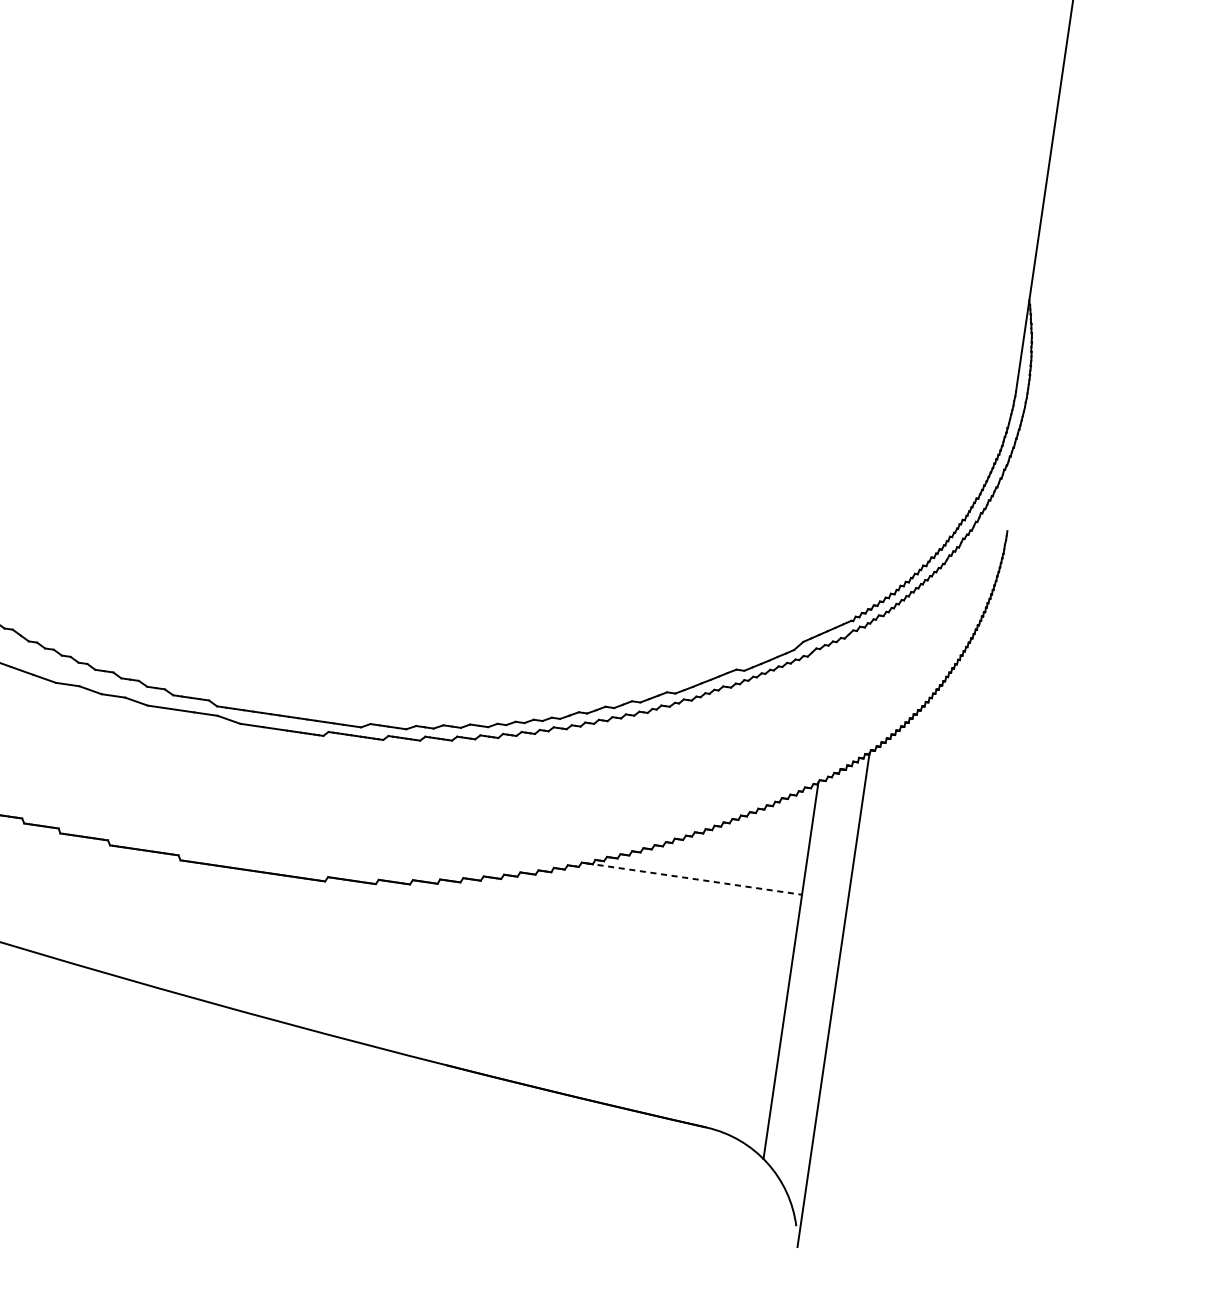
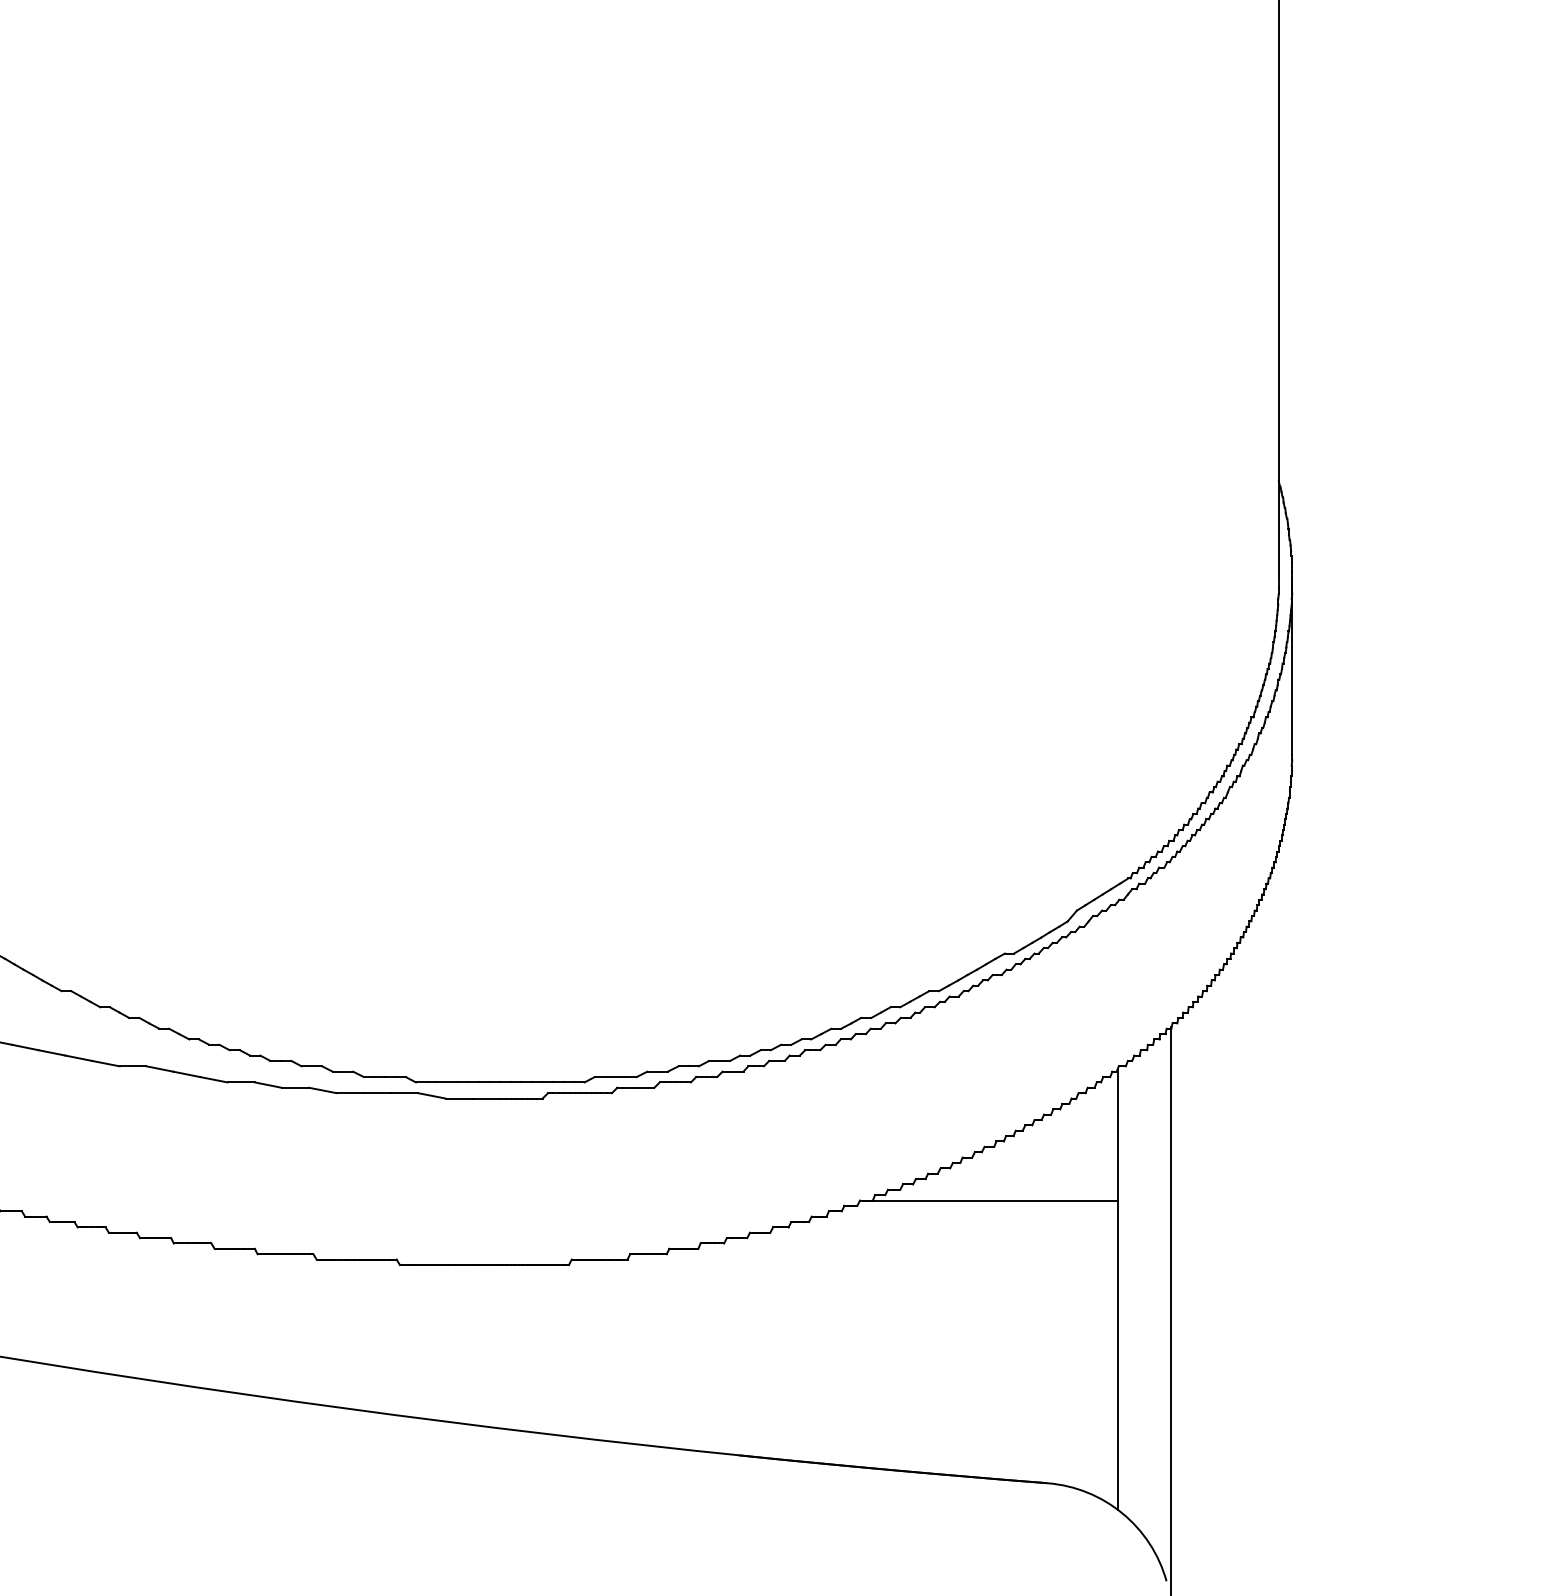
line: (1018, 459) -> (1292, 665), added
line: (694, 879) -> (991, 1200), dashed -> solid

